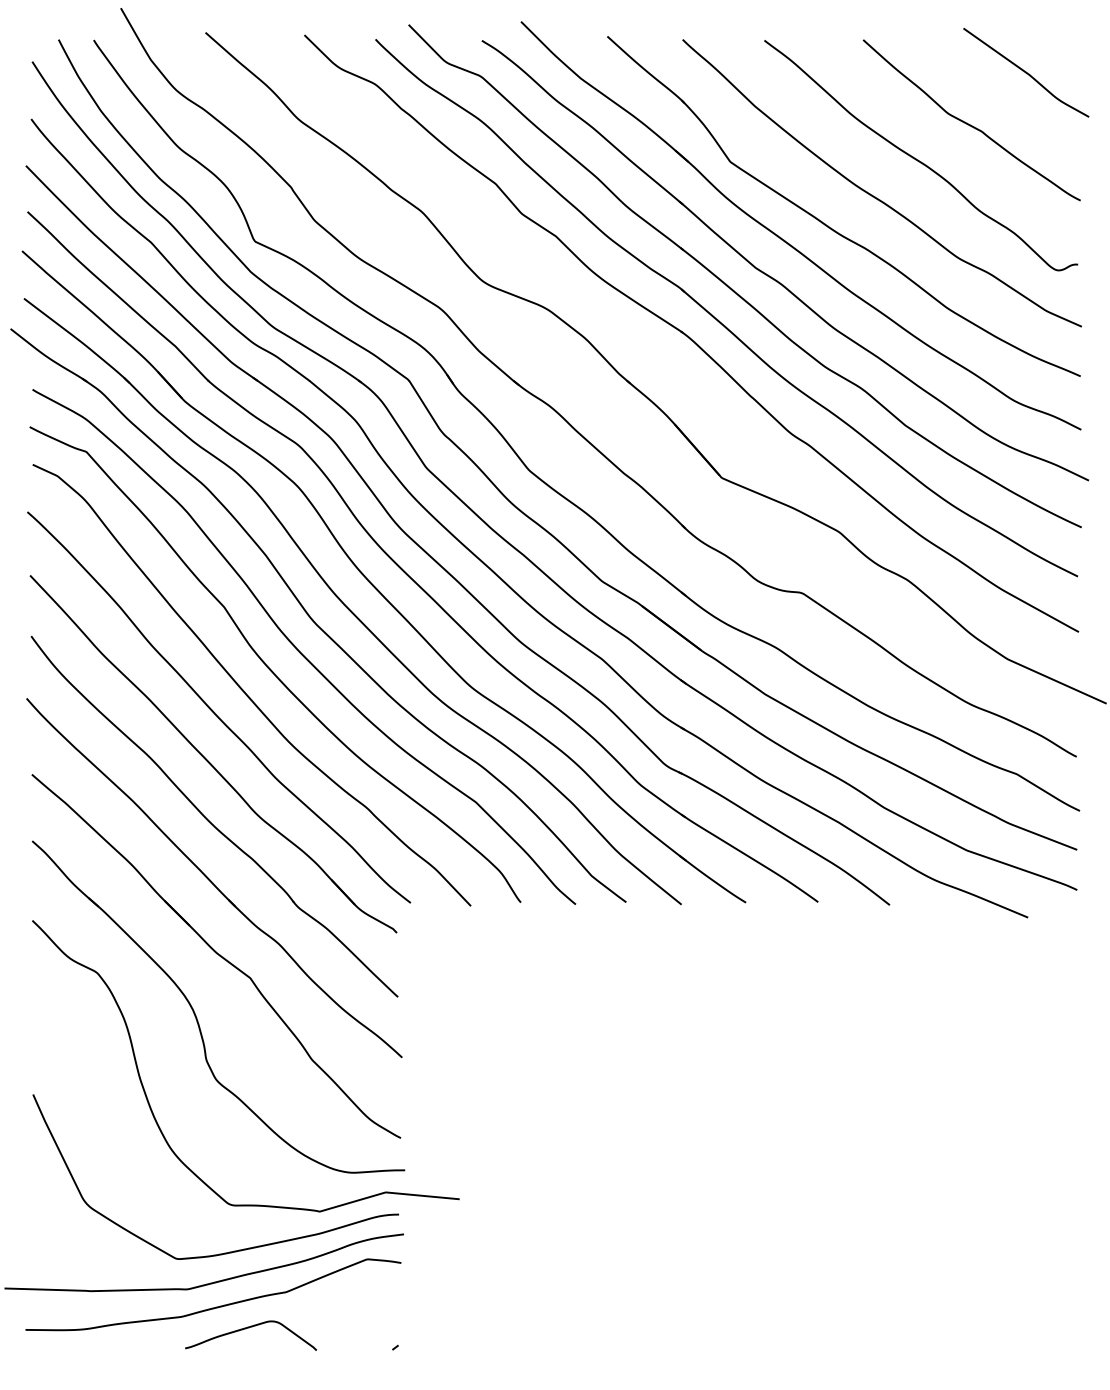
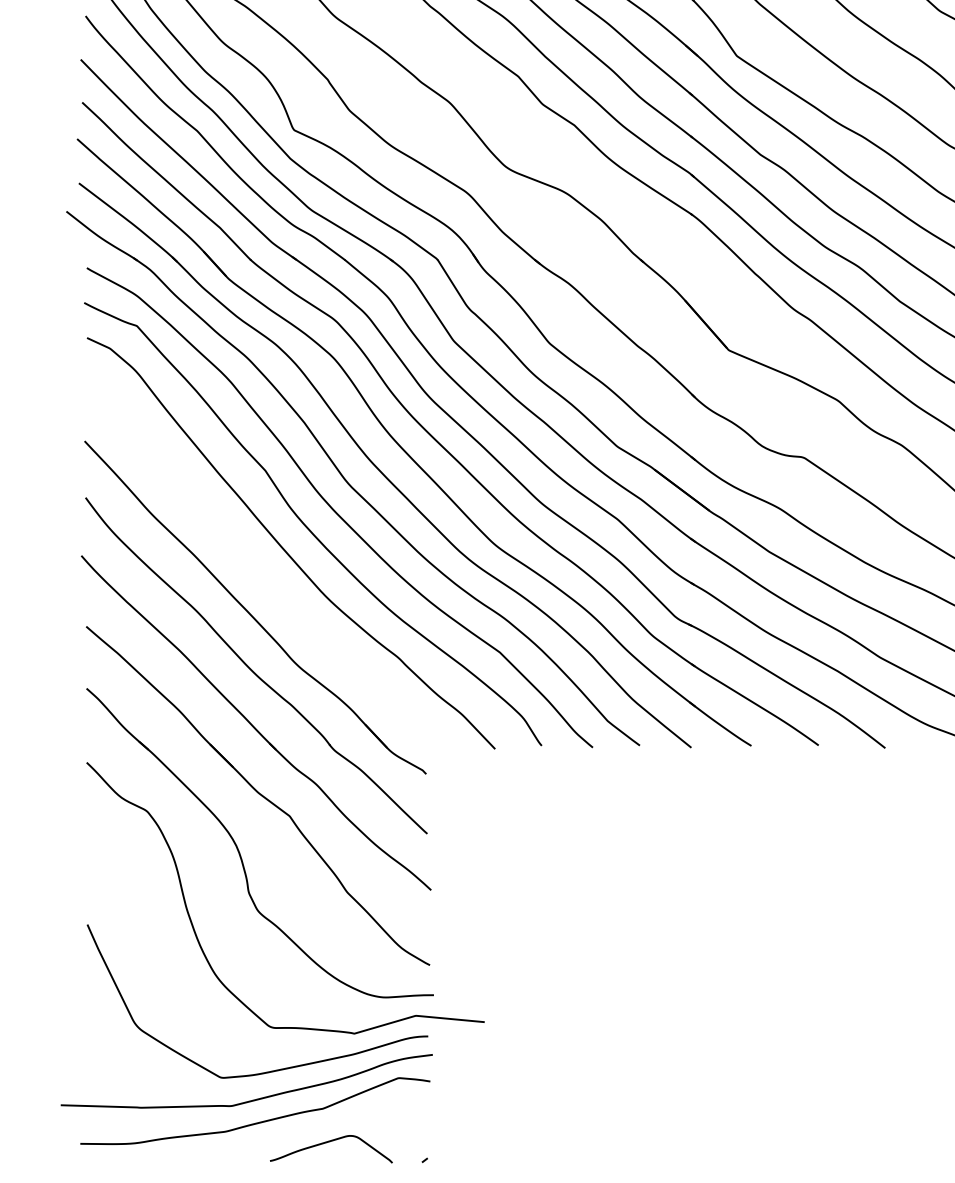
curve: (214, 711) -> (256, 567), removed
curve: (249, 1328) -> (329, 1142), moved

